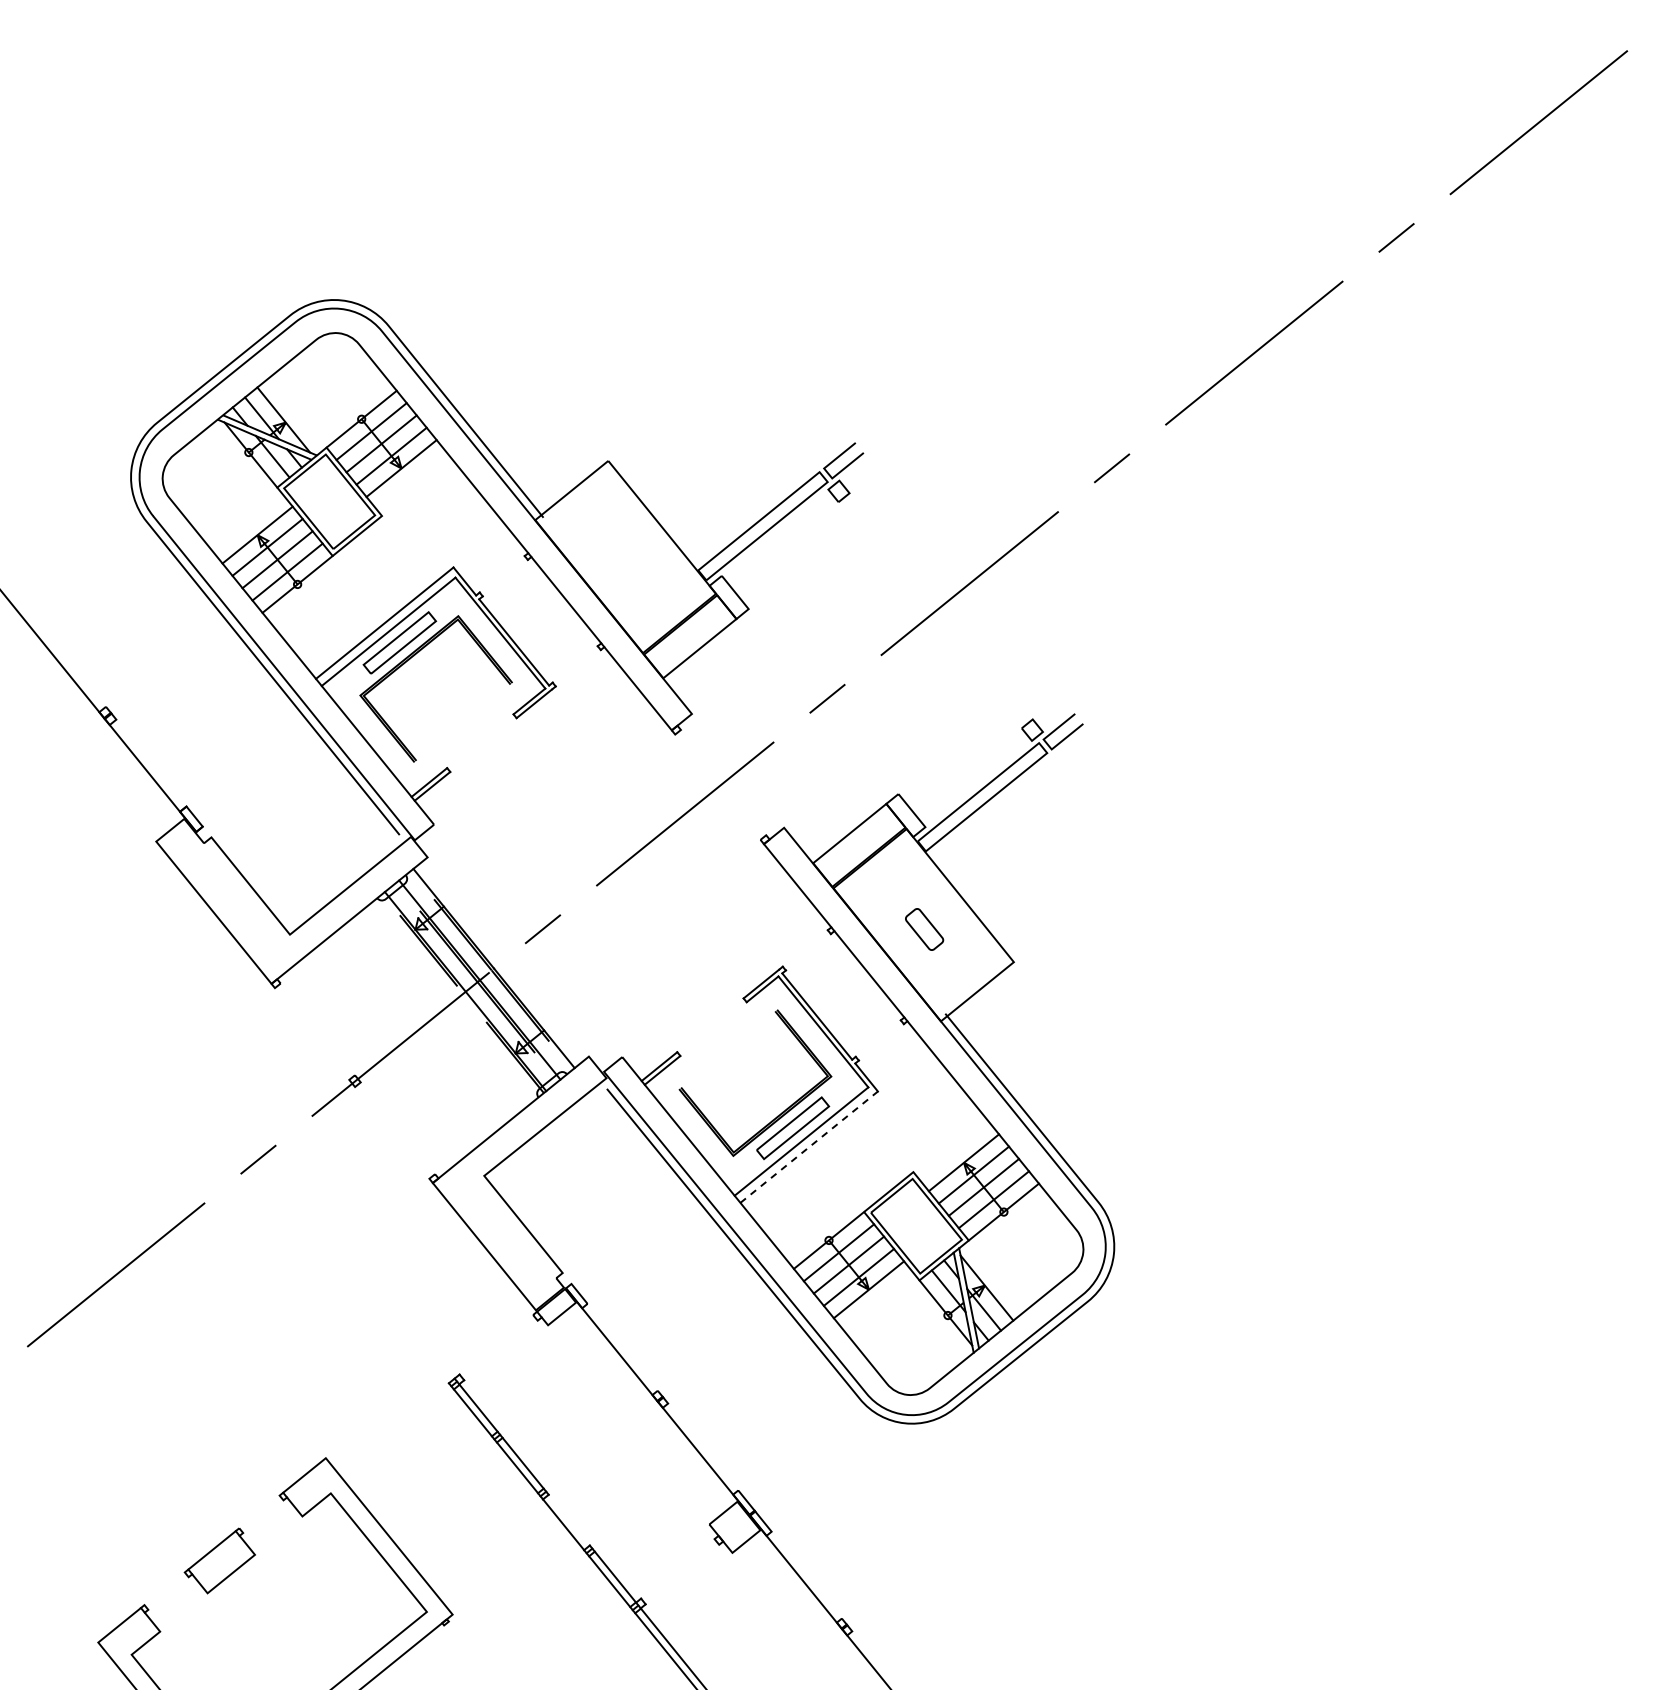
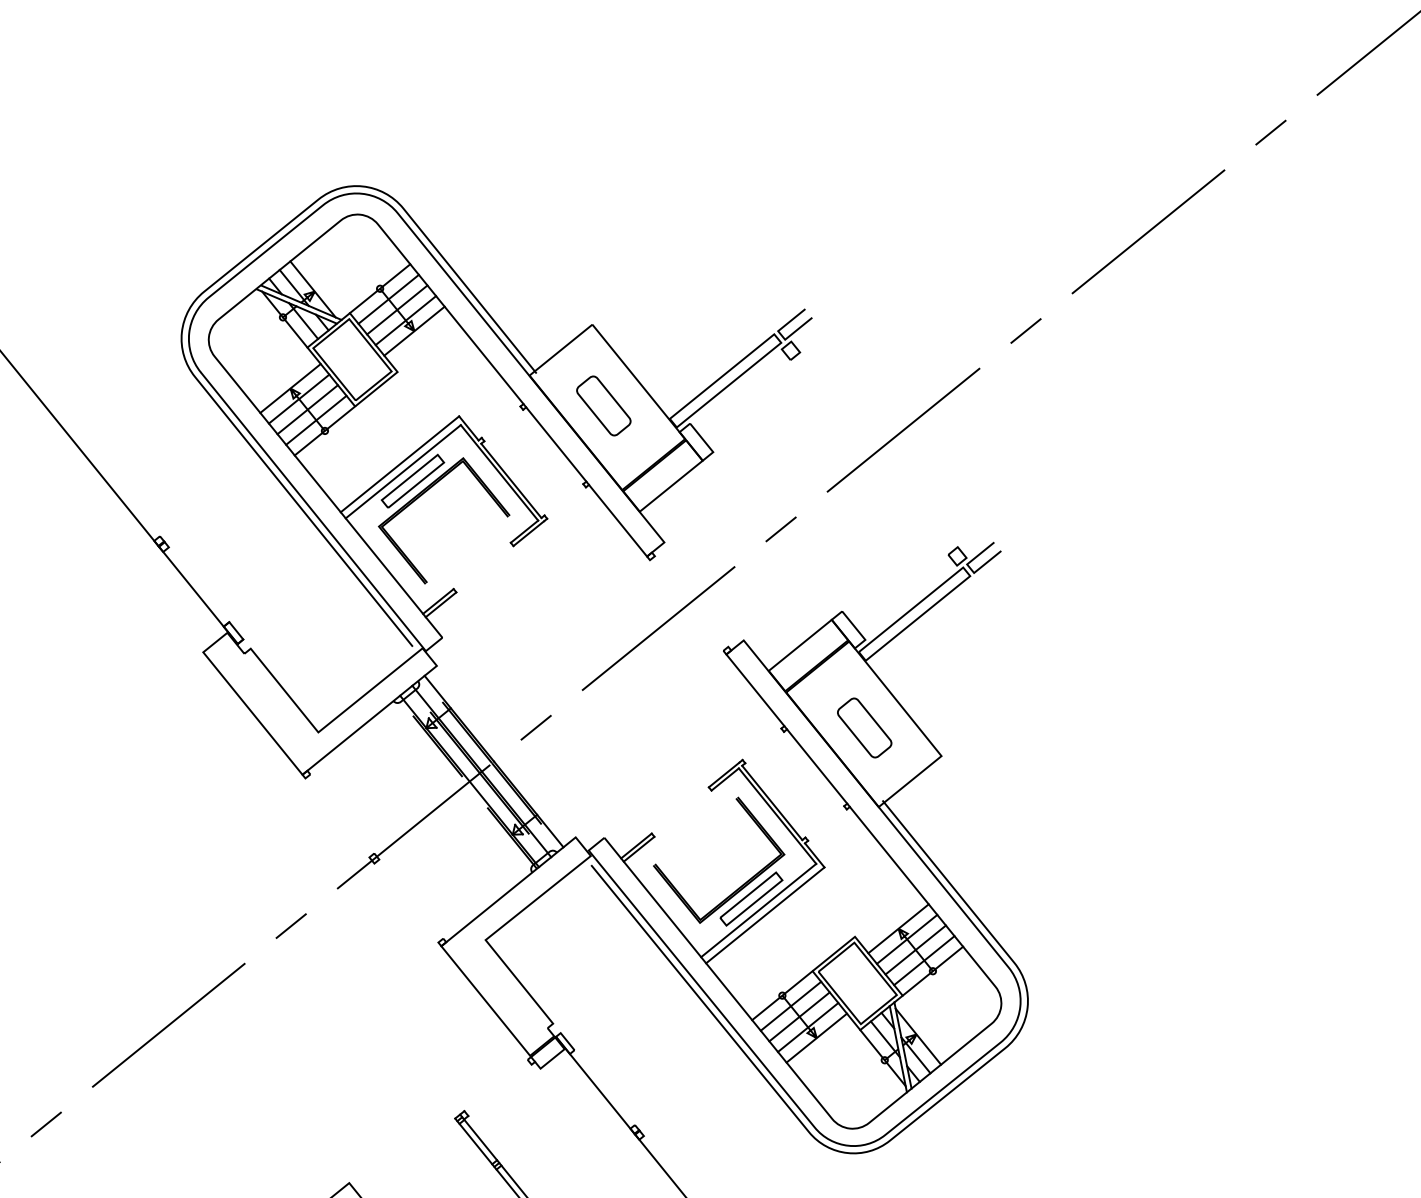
part: (621, 555) -> (603, 406), added
part: (924, 929) -> (864, 727), size x1.67
line: (809, 1146) -> (765, 914), dashed -> solid

